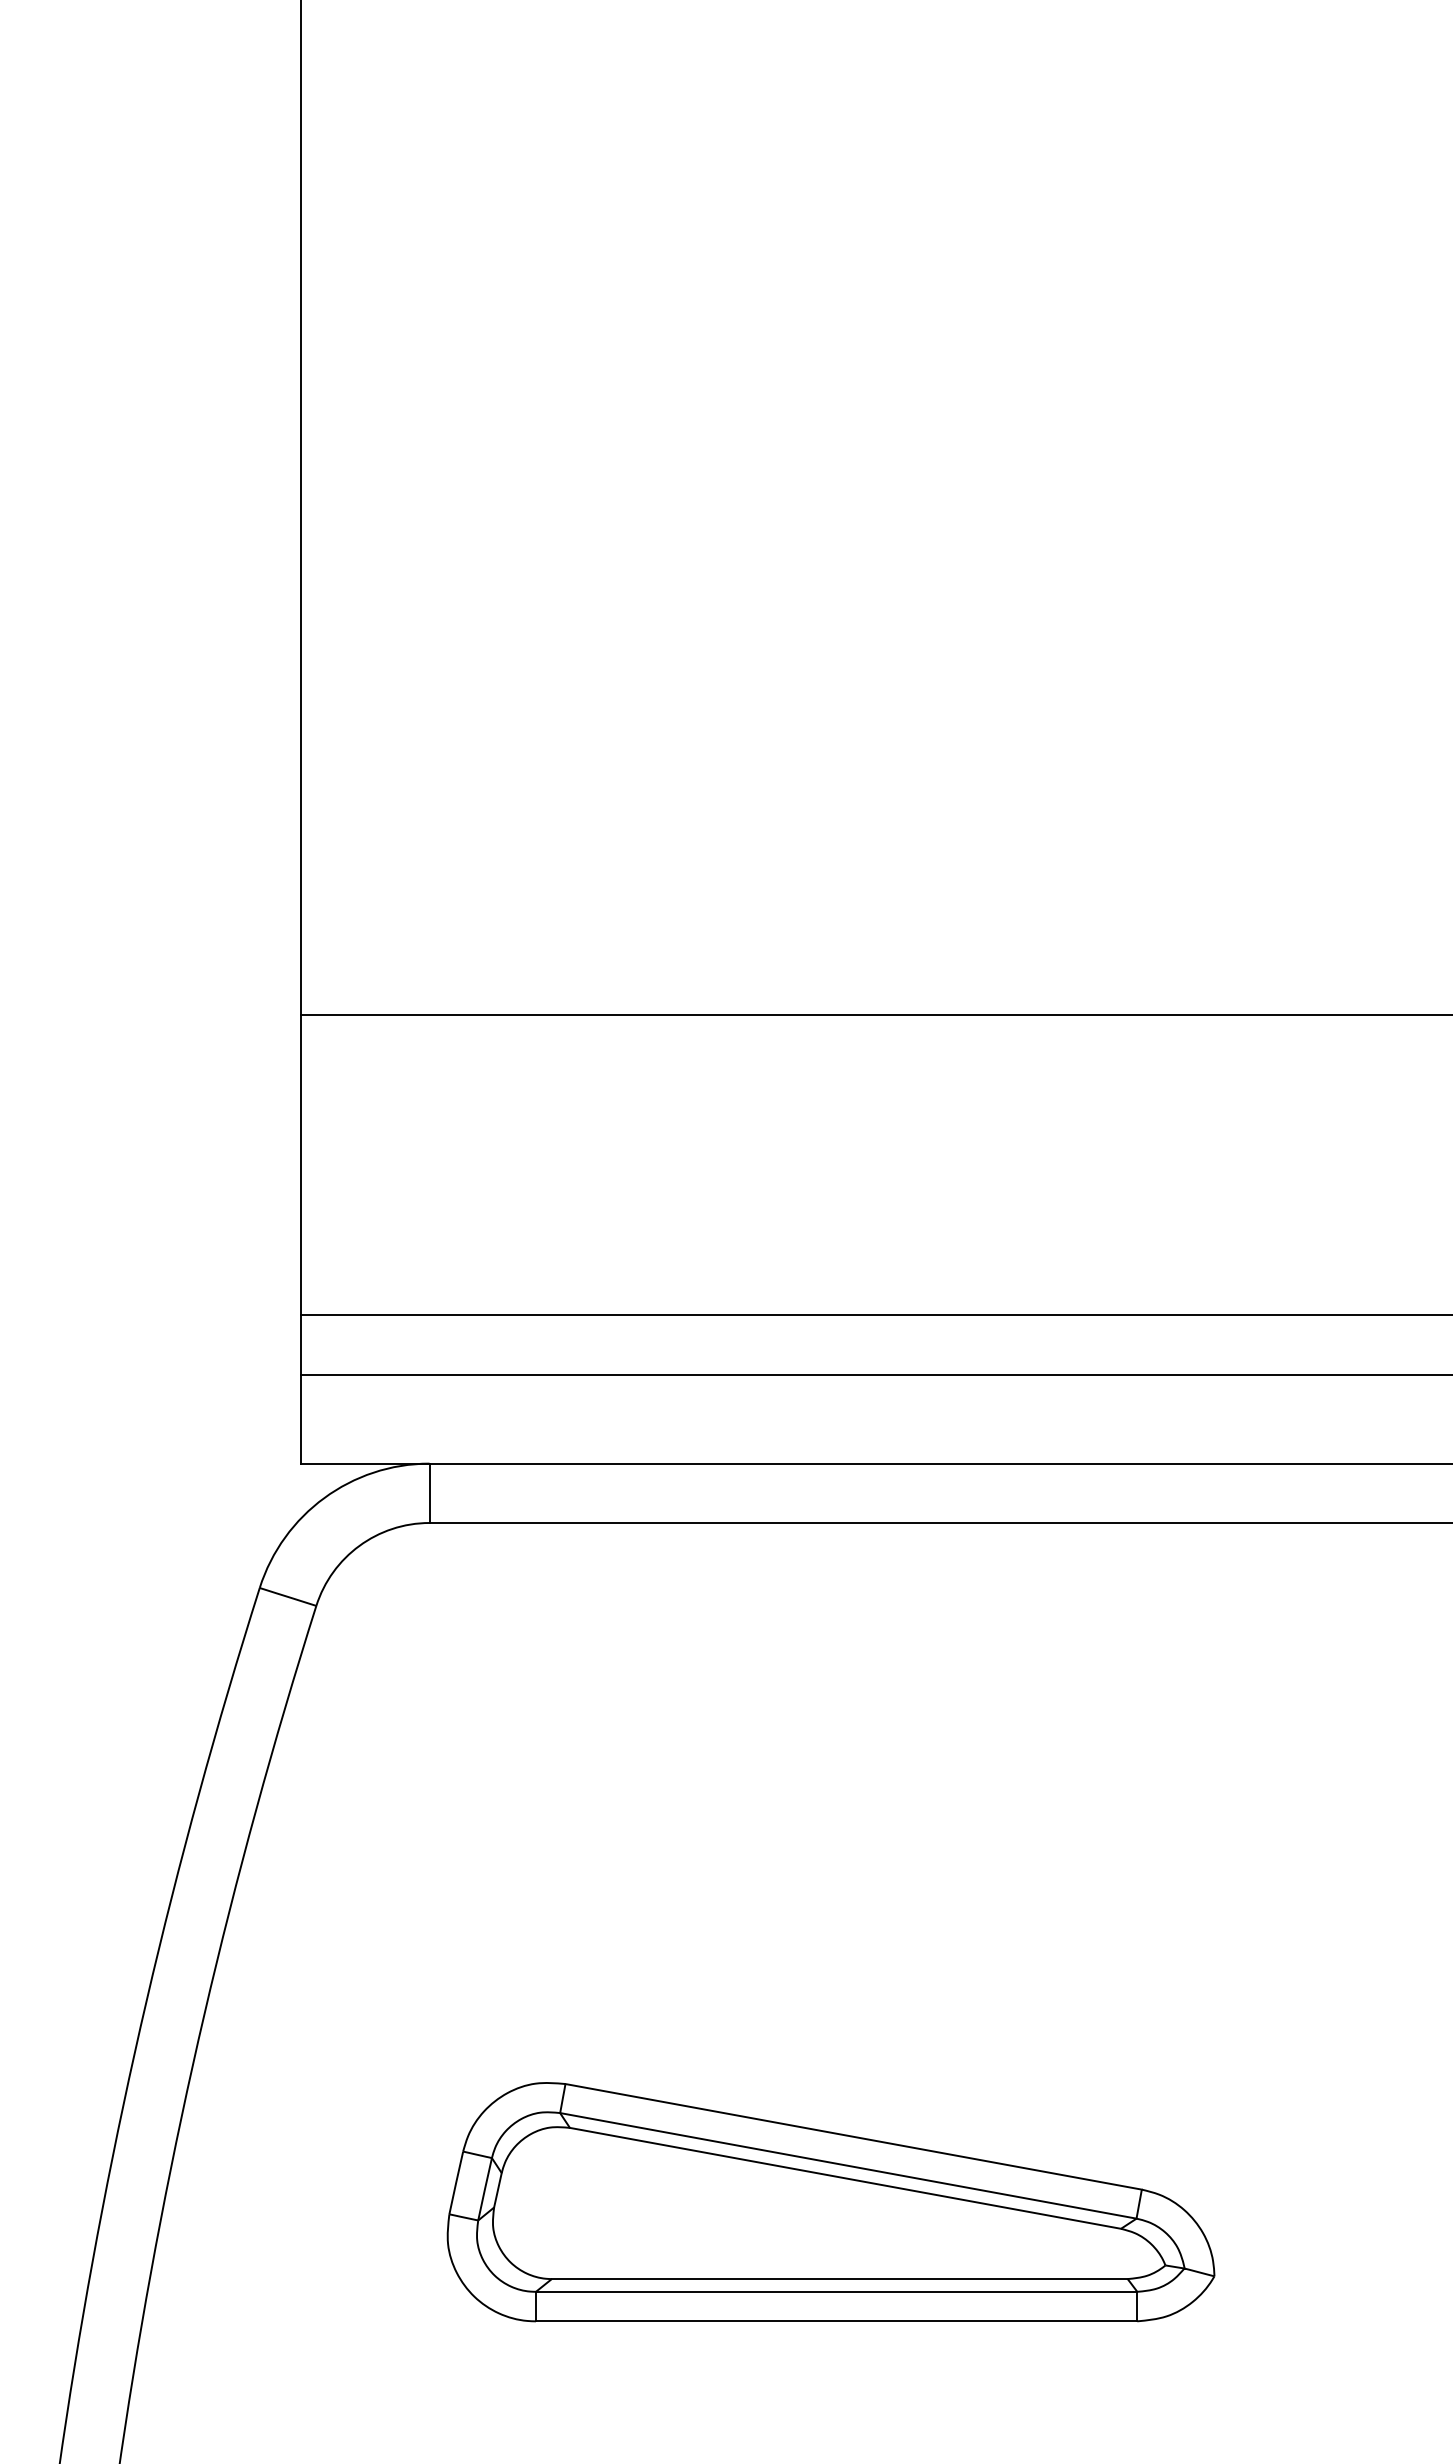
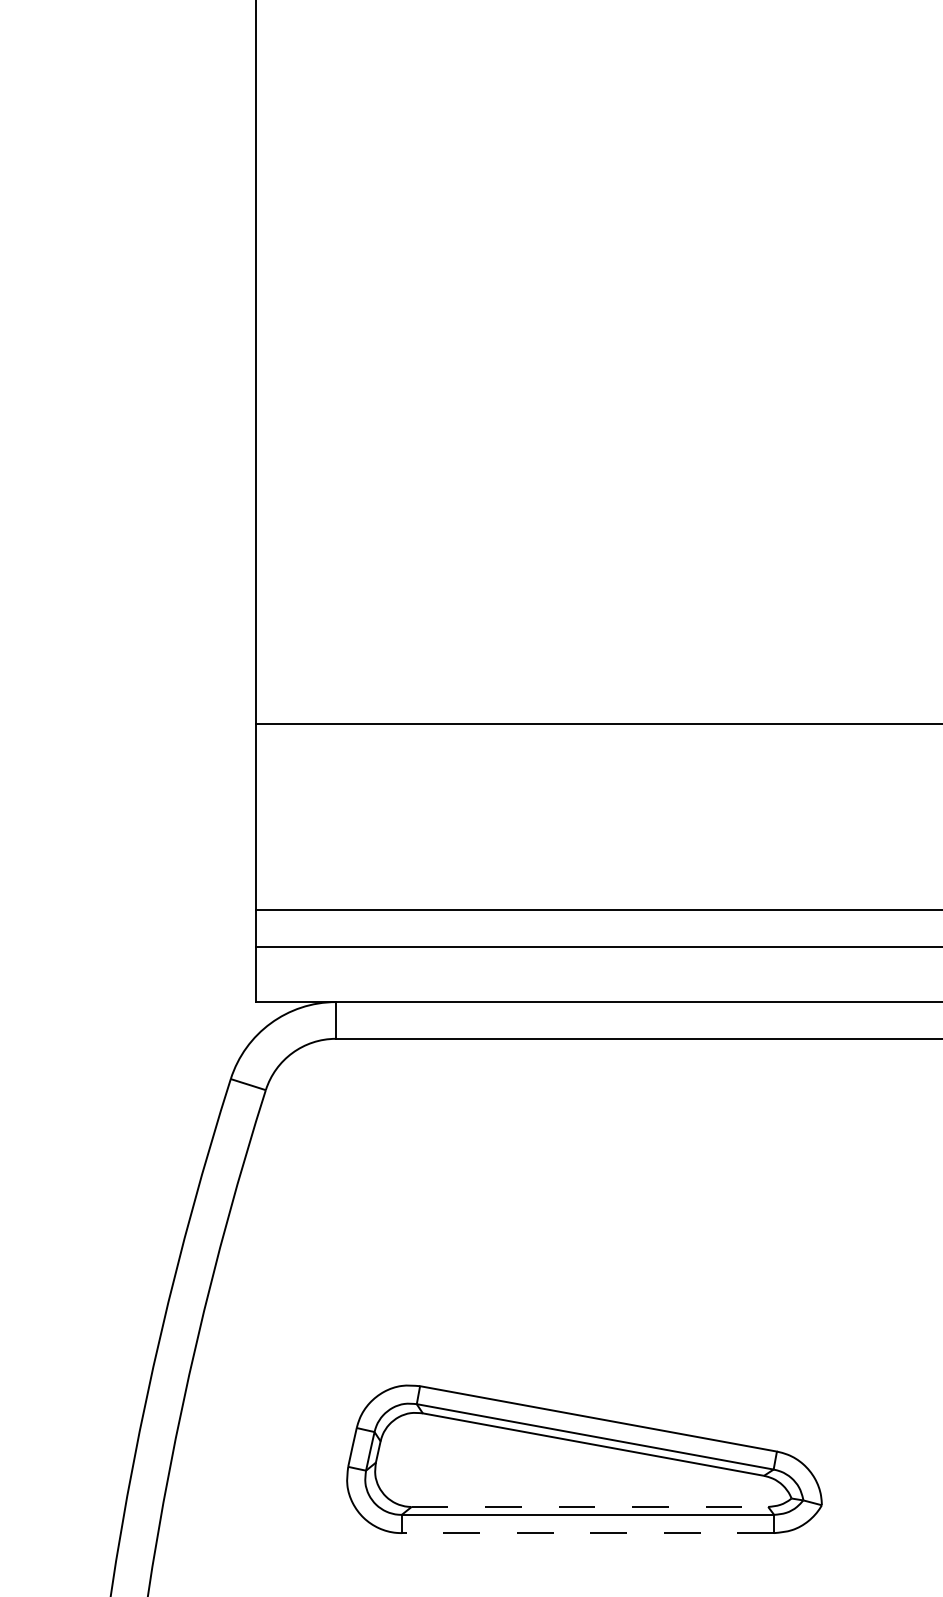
line: (840, 2278) -> (590, 1506), solid -> dashed
line: (835, 2321) -> (587, 1533), solid -> dashed

